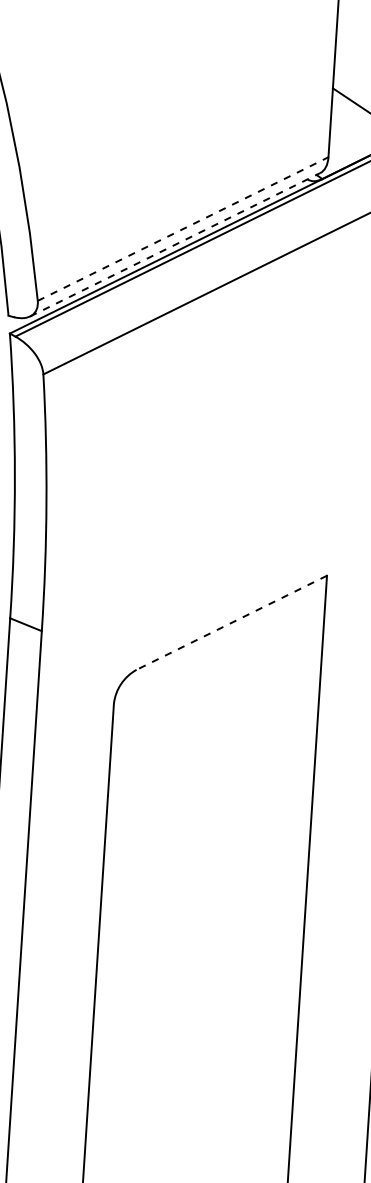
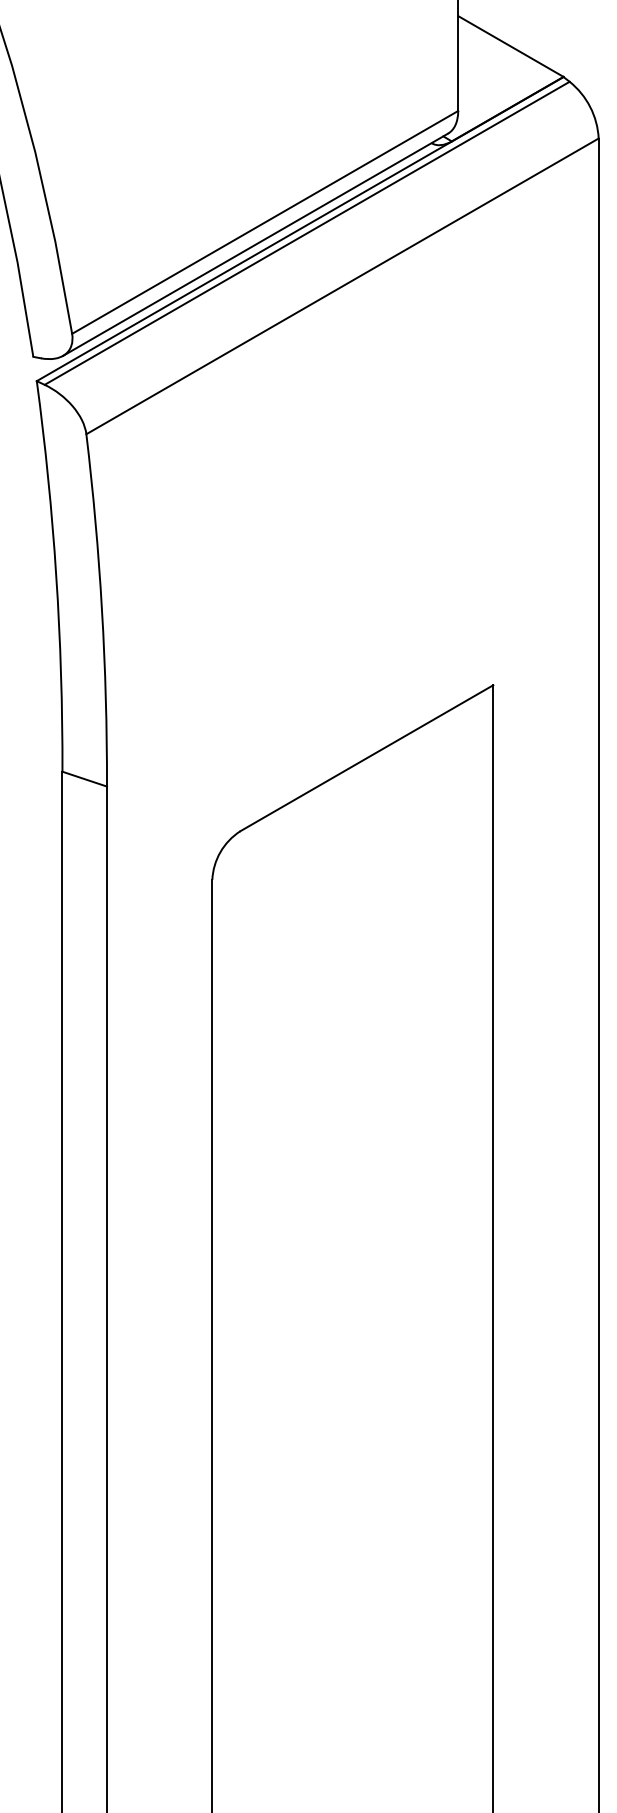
line: (183, 229) -> (265, 222), dashed -> solid
line: (175, 244) -> (256, 244), dashed -> solid
line: (231, 622) -> (366, 758), dashed -> solid

